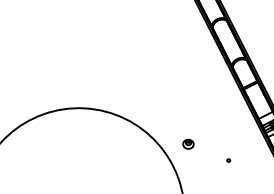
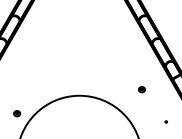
part: (187, 143) -> (141, 89), moved

